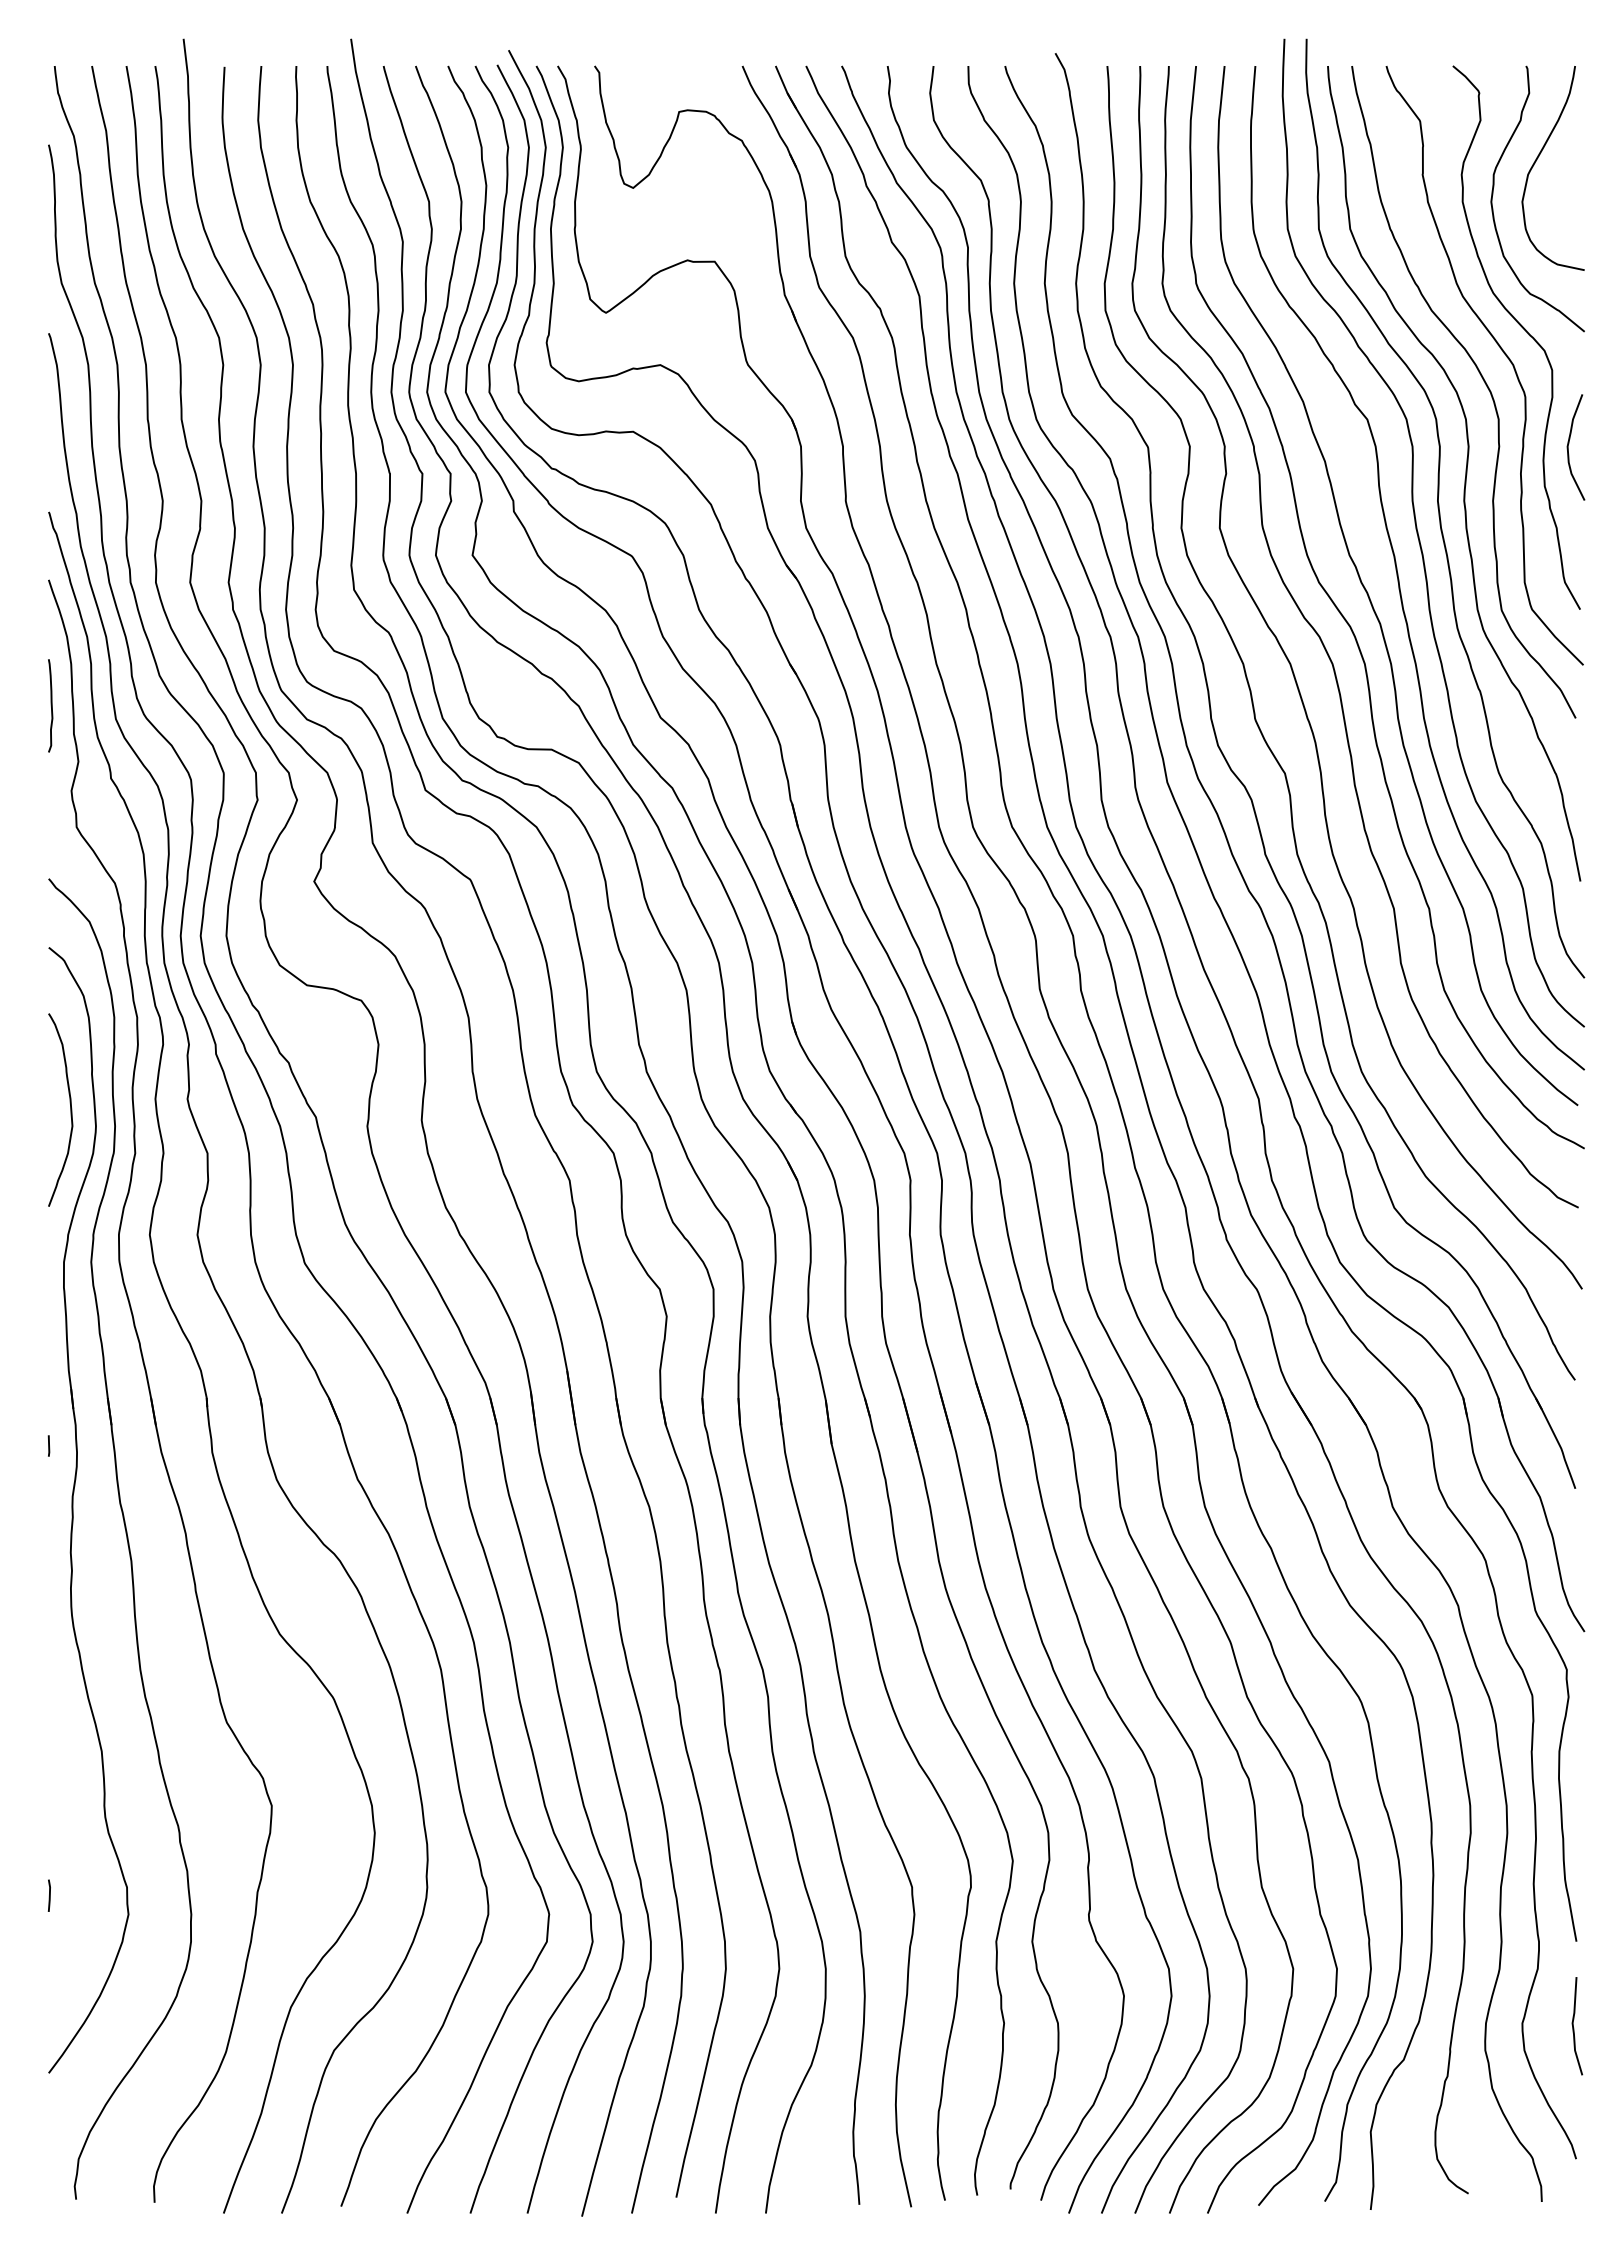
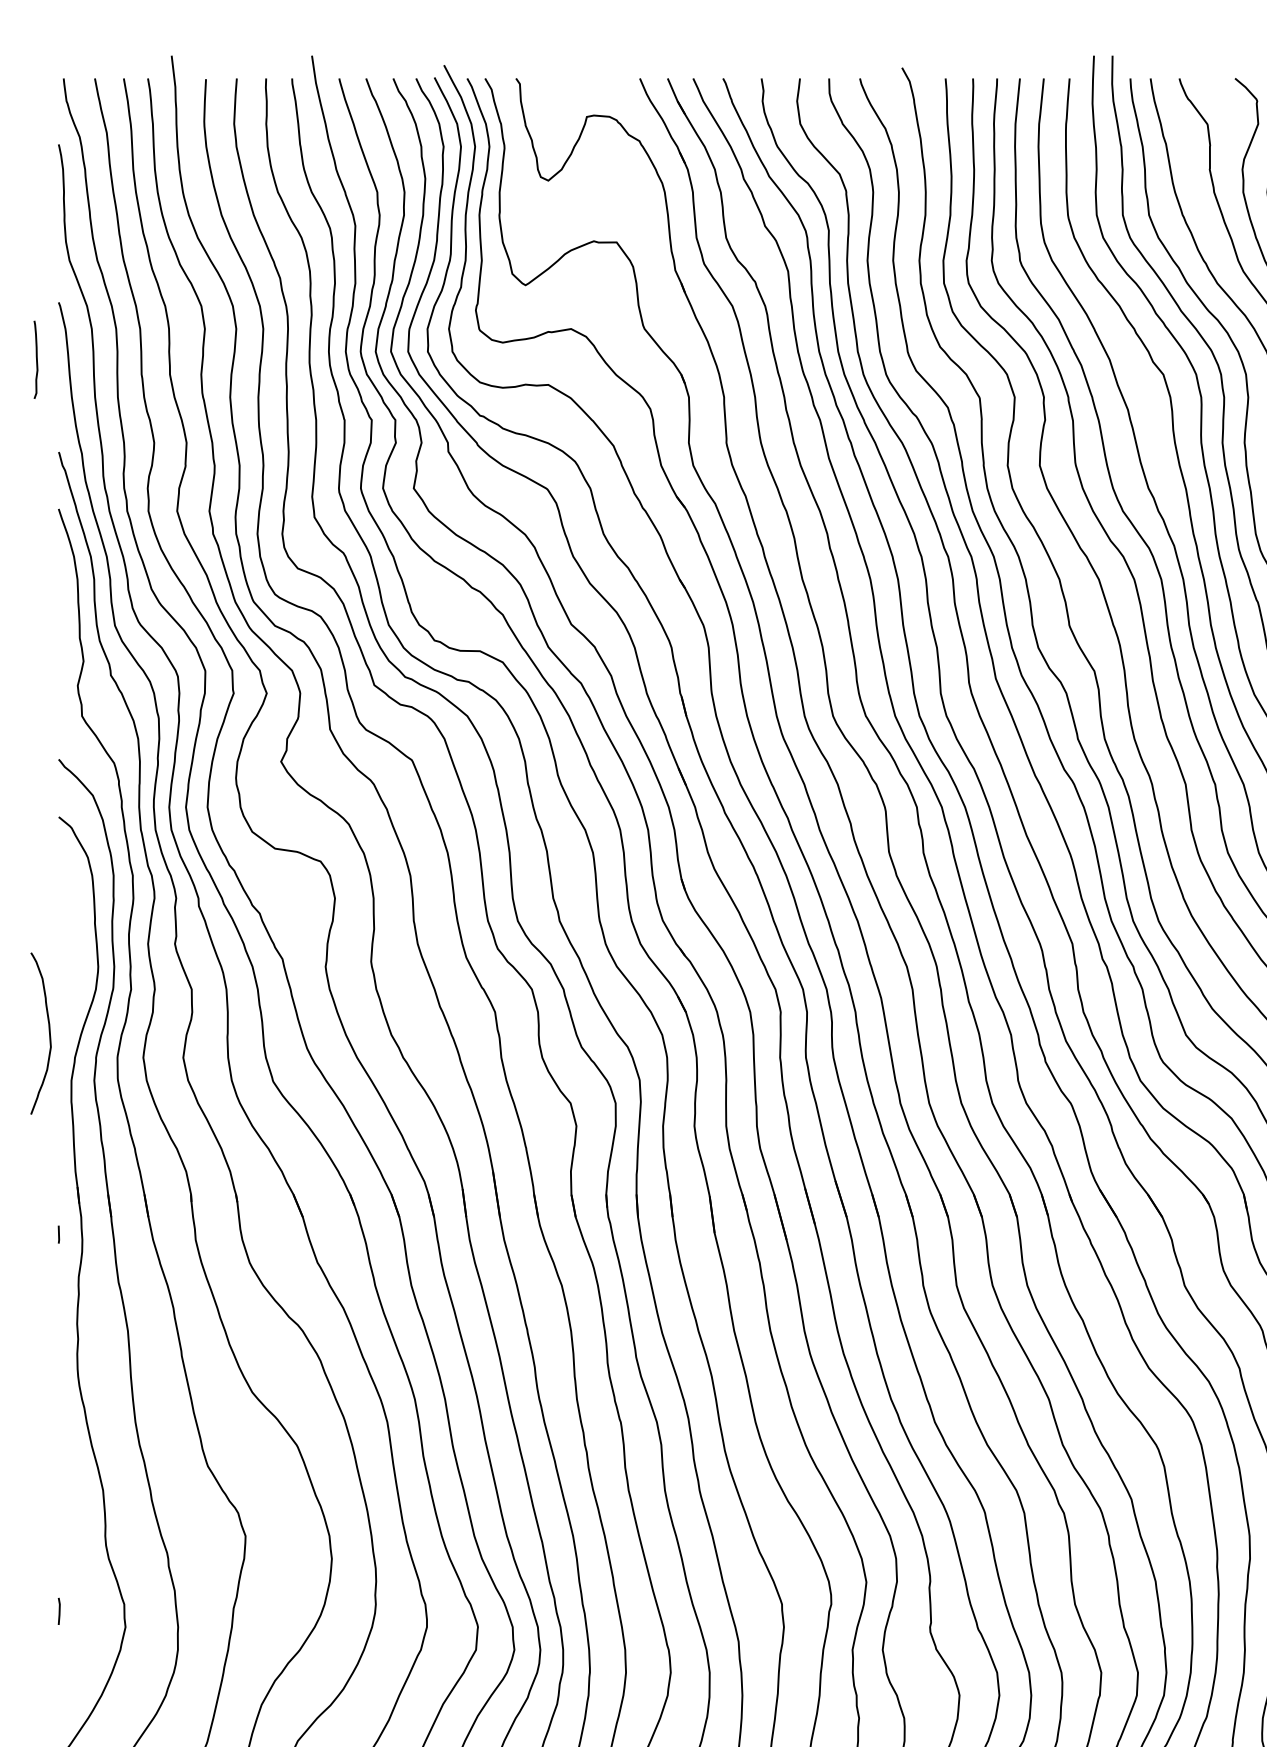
curve: (50, 705) -> (35, 359), moved
curve: (70, 1109) -> (49, 1033), moved

